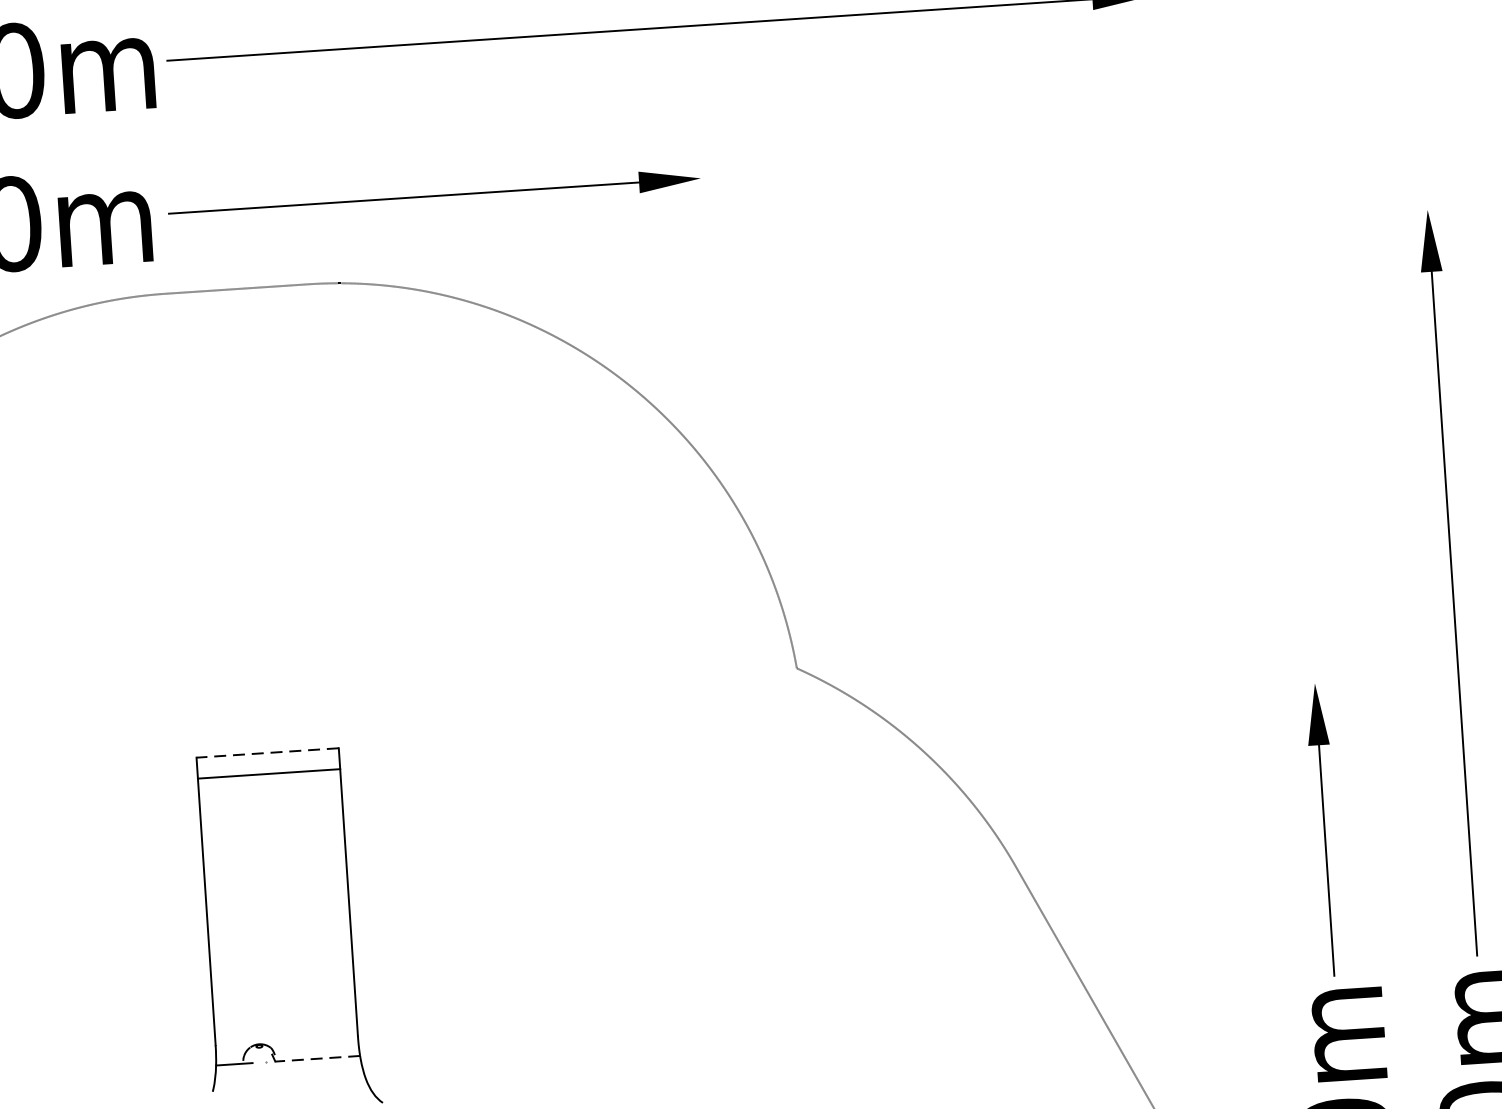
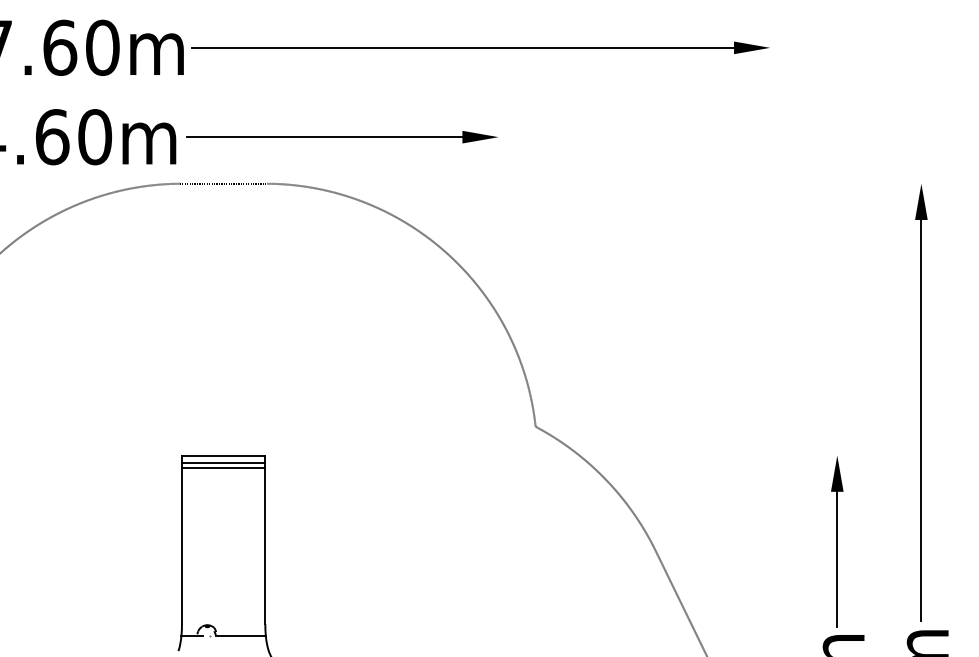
line: (267, 752) -> (223, 455), dashed -> solid
line: (268, 764) -> (223, 462), added
line: (318, 1057) -> (241, 635), dashed -> solid

